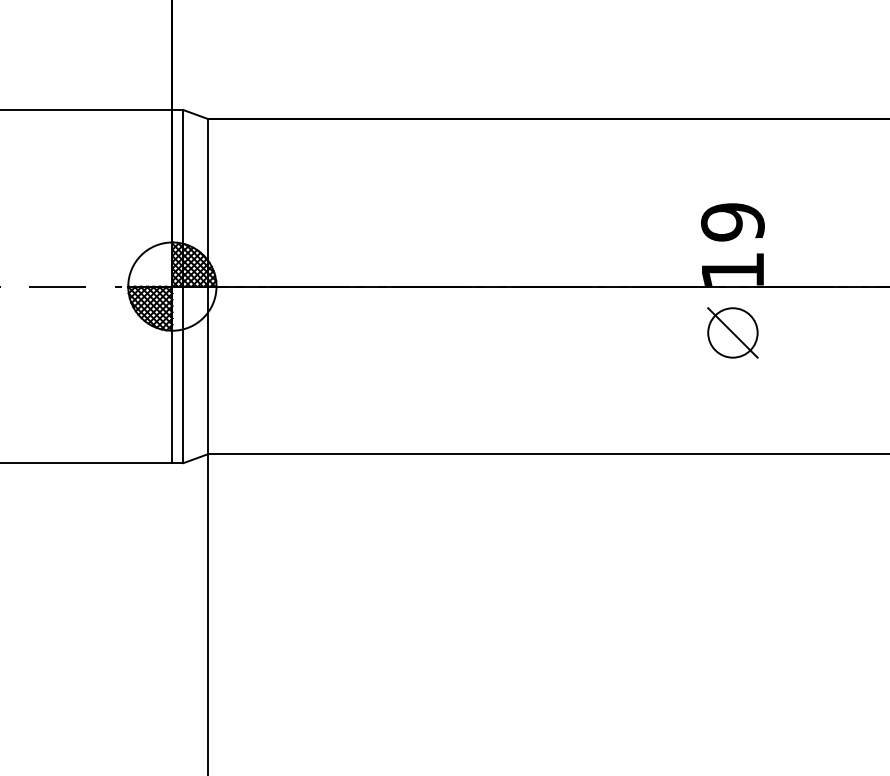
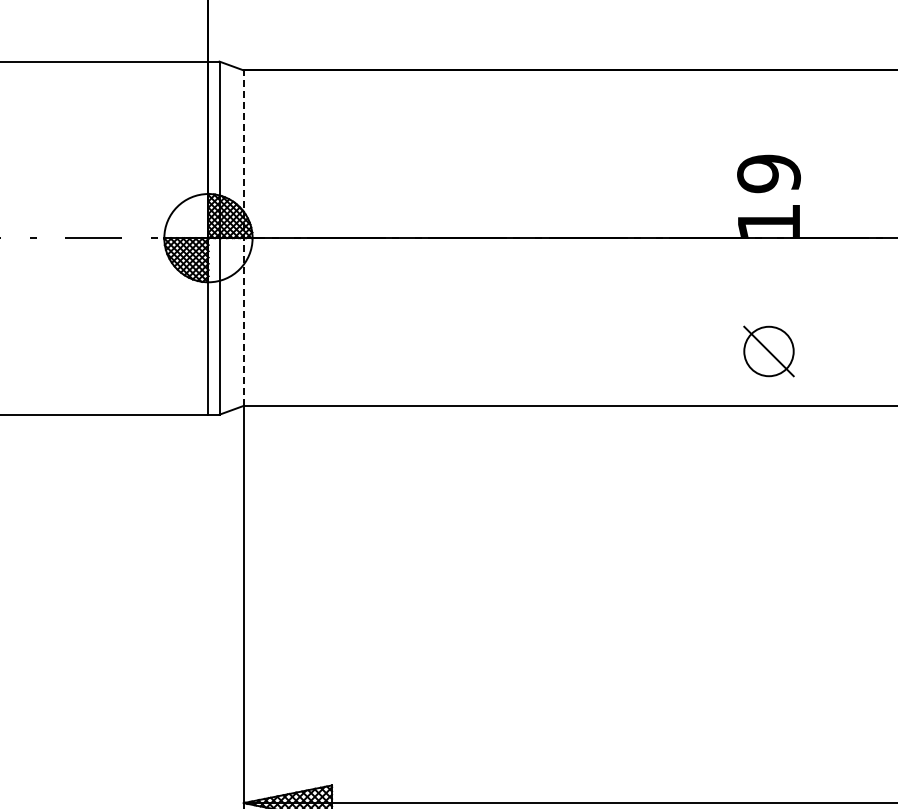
line: (207, 286) -> (243, 238), solid -> dashed
part: (732, 332) -> (768, 351), moved

